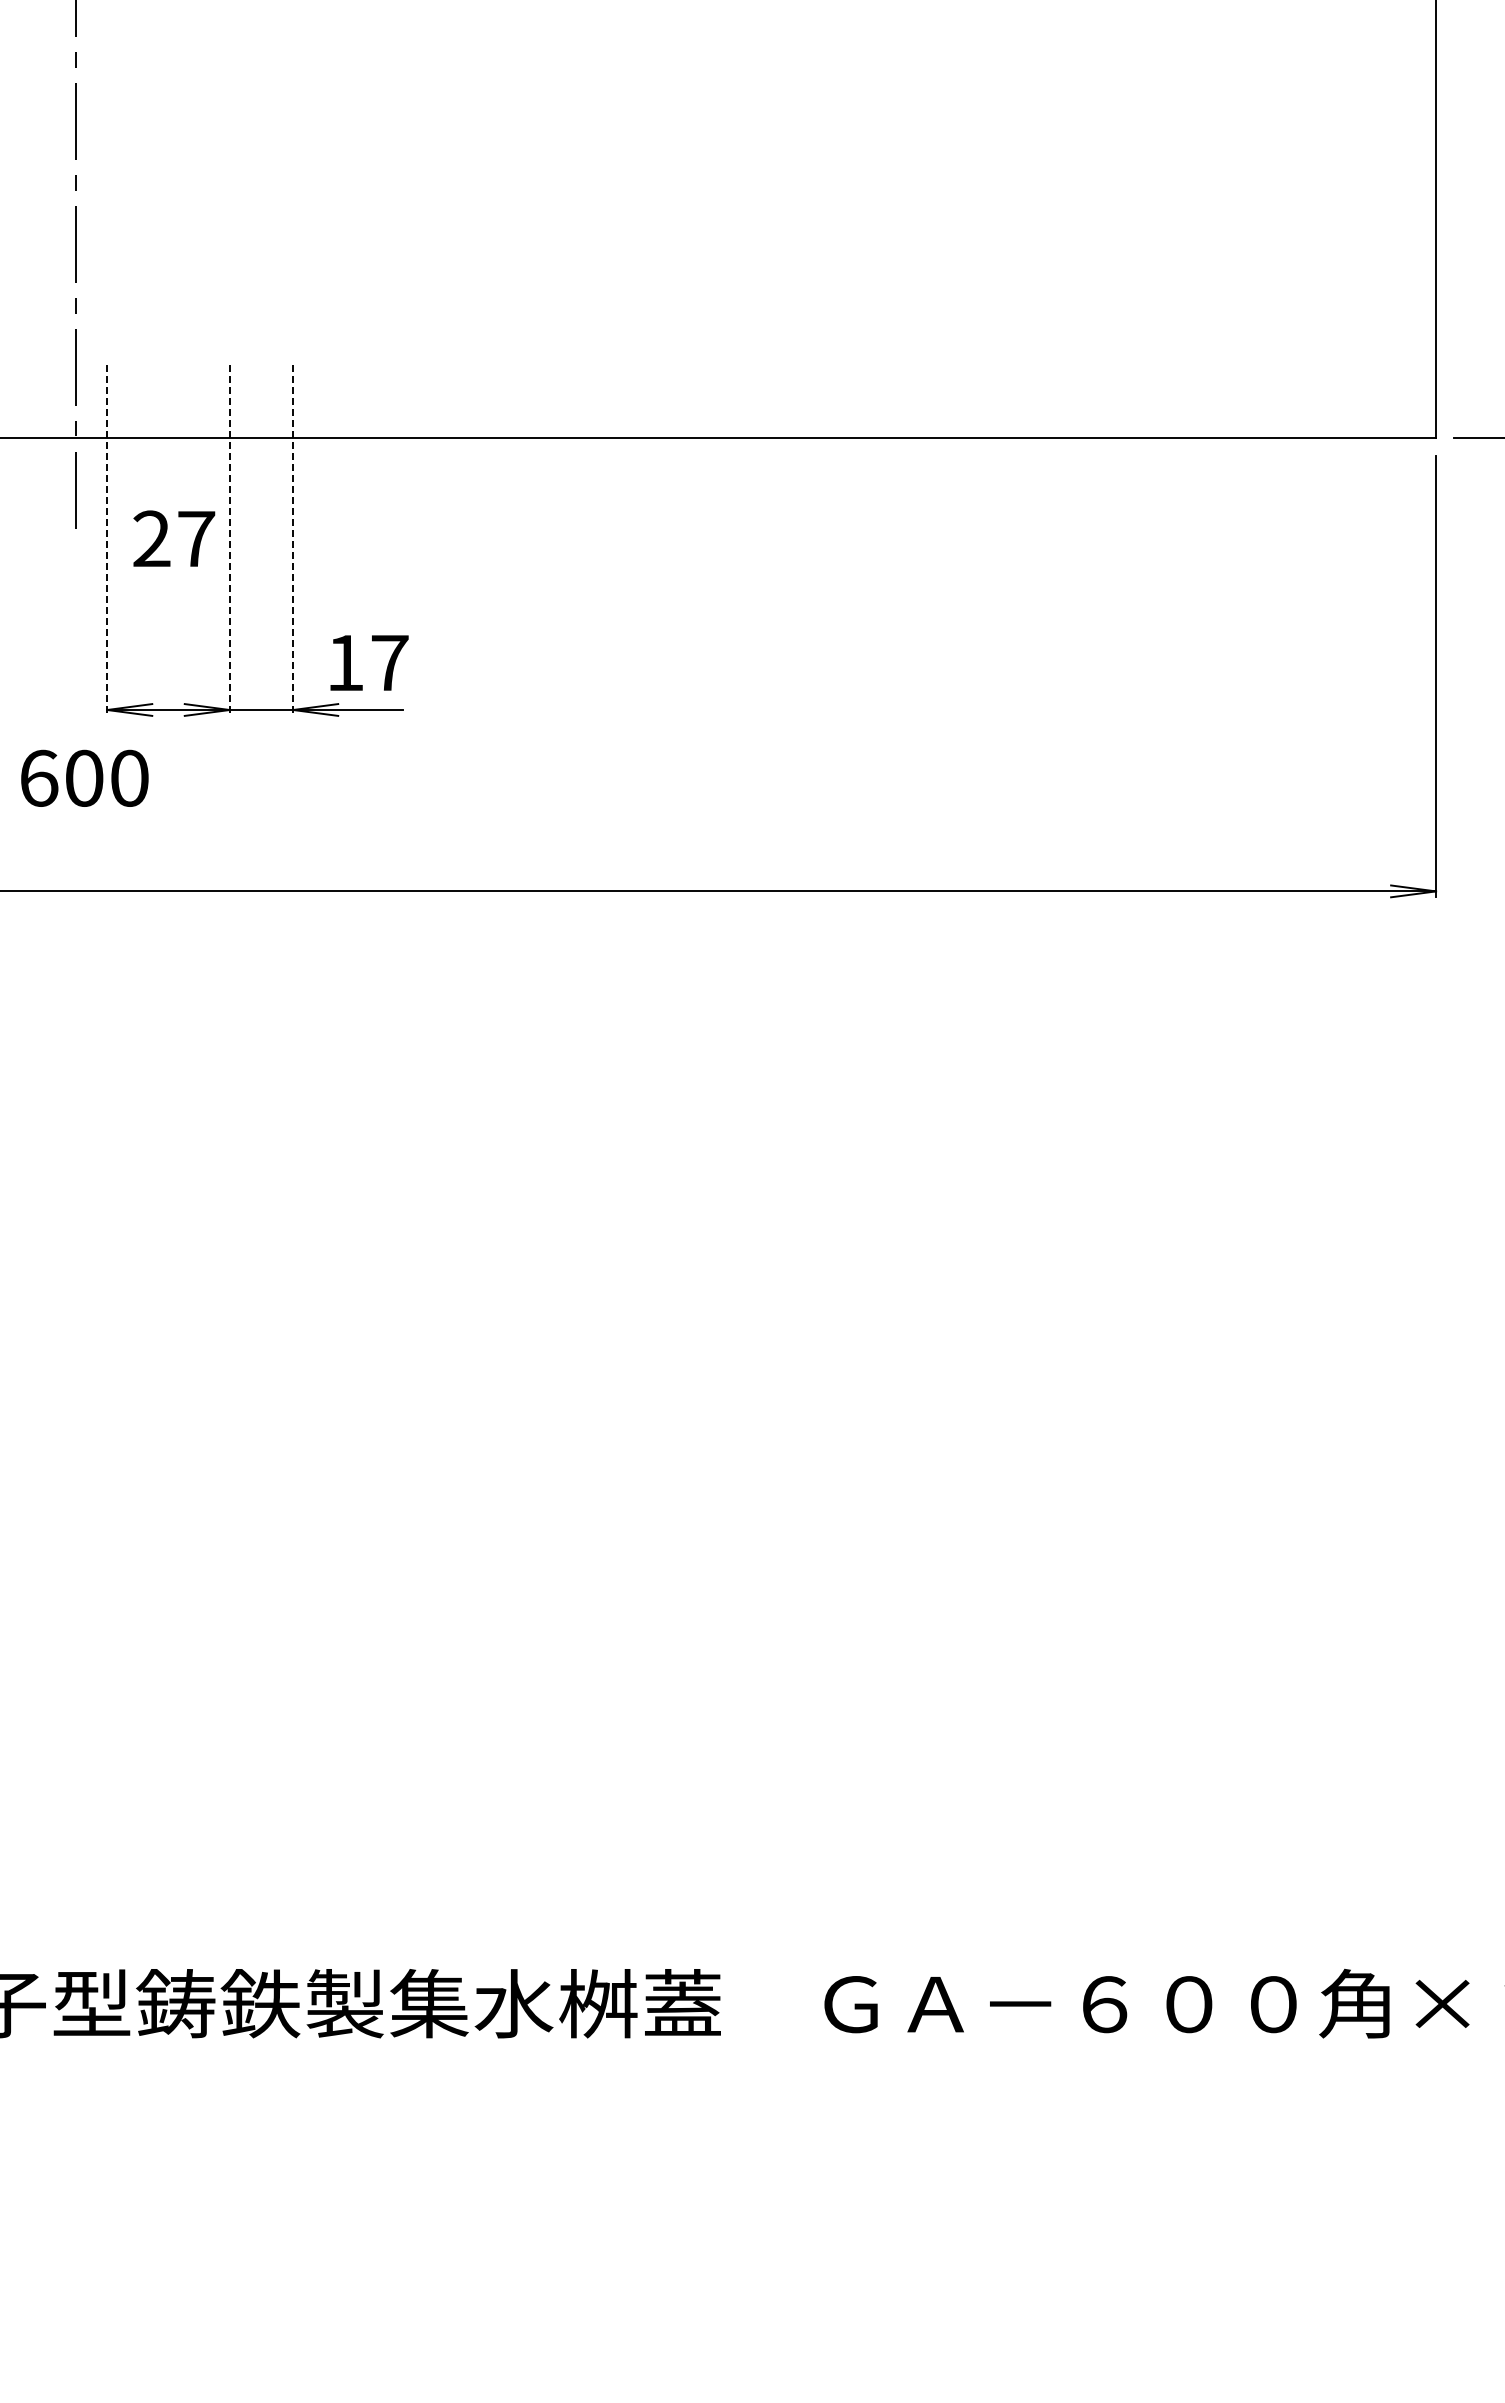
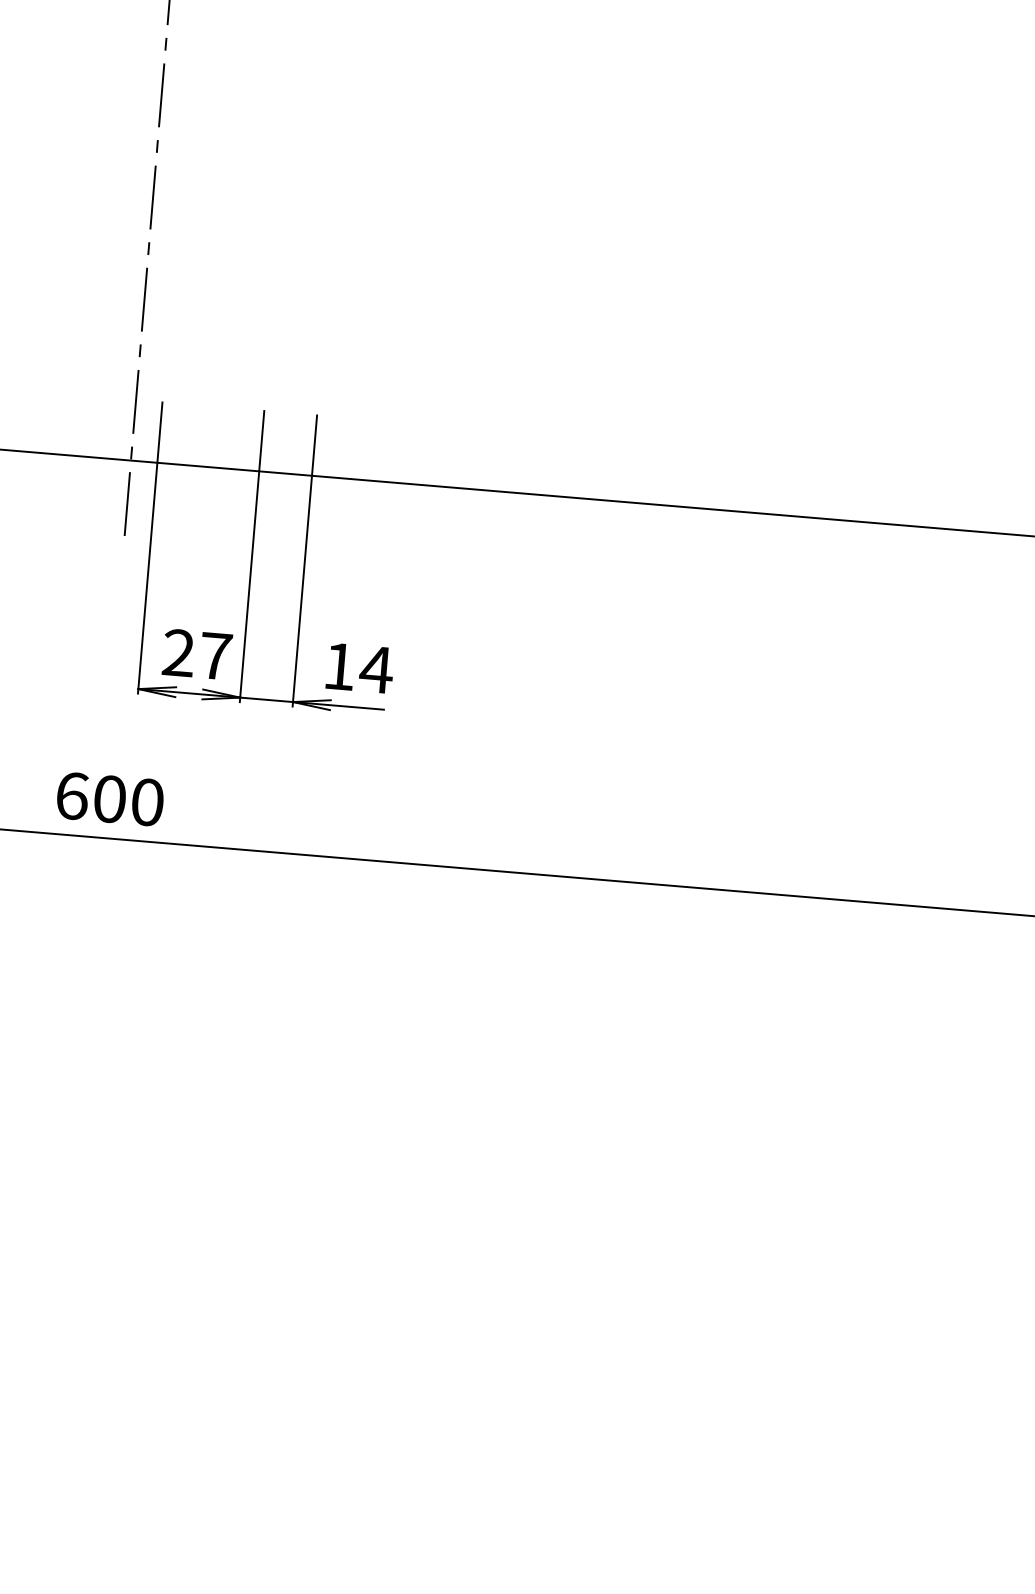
text: (174, 538) -> (197, 654), moved
line: (107, 540) -> (150, 548), dashed -> solid
line: (229, 540) -> (251, 556), dashed -> solid
line: (293, 540) -> (305, 561), dashed -> solid
text: (389, 662) -> (376, 669), 17 -> 14
text: (84, 777) -> (110, 798), moved

